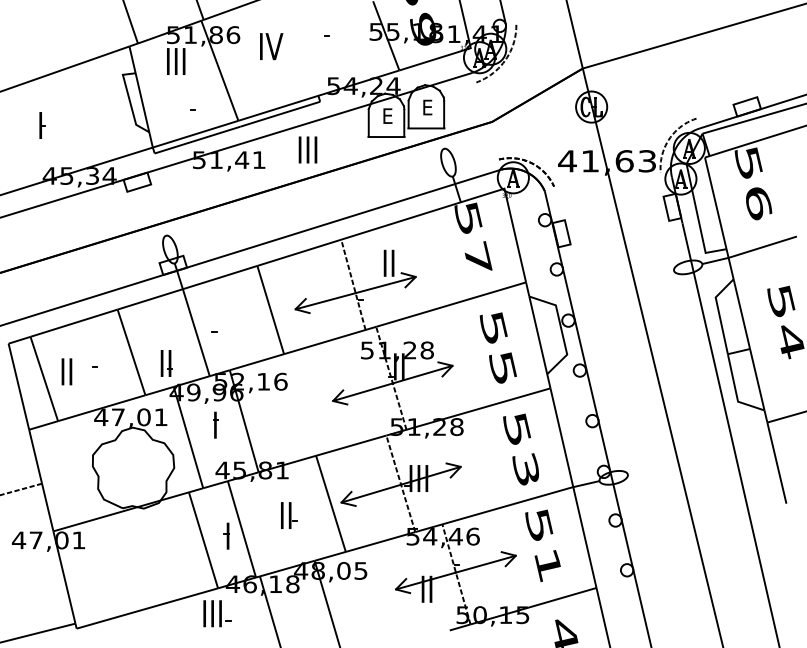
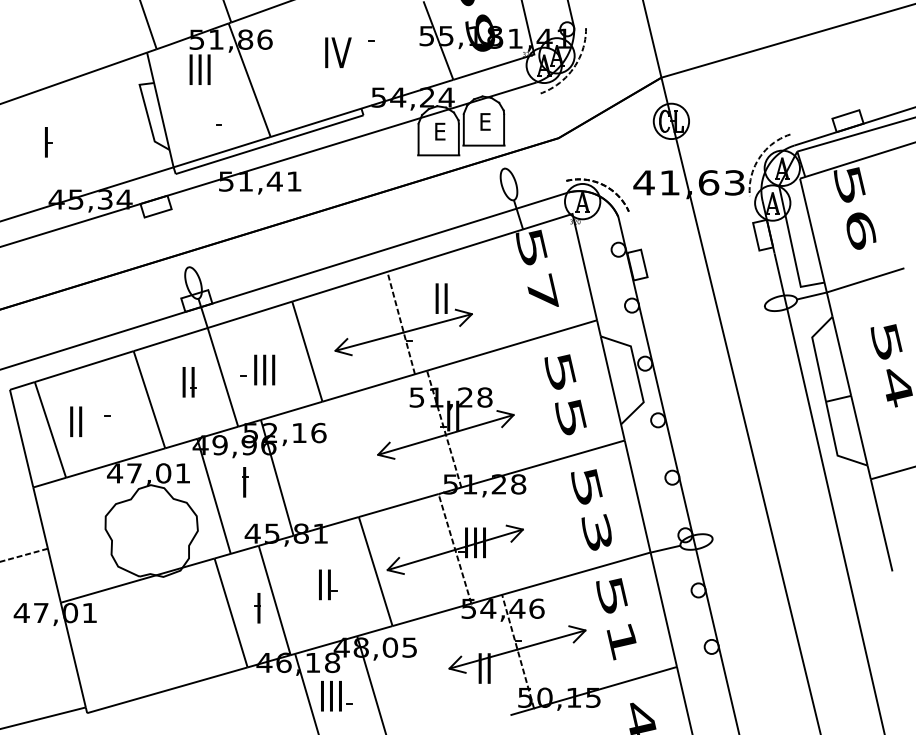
text: (271, 46) -> (338, 52), moved
text: (307, 149) -> (264, 369), moved
part: (166, 363) -> (189, 382), moved
part: (217, 613) -> (336, 696), moved

